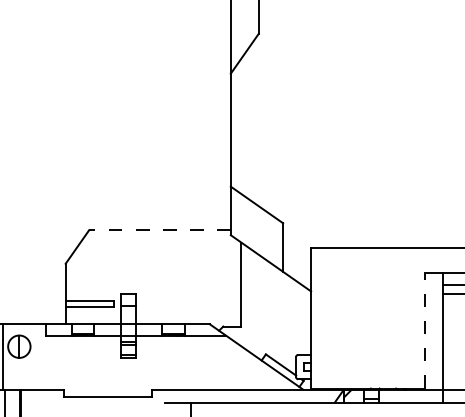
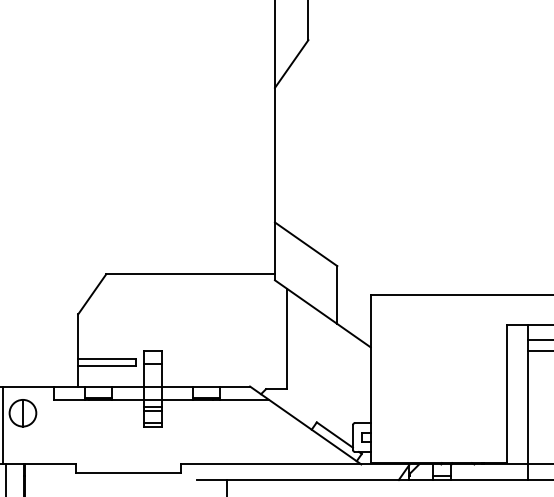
line: (160, 230) -> (191, 274), dashed -> solid
line: (425, 330) -> (507, 393), dashed -> solid

